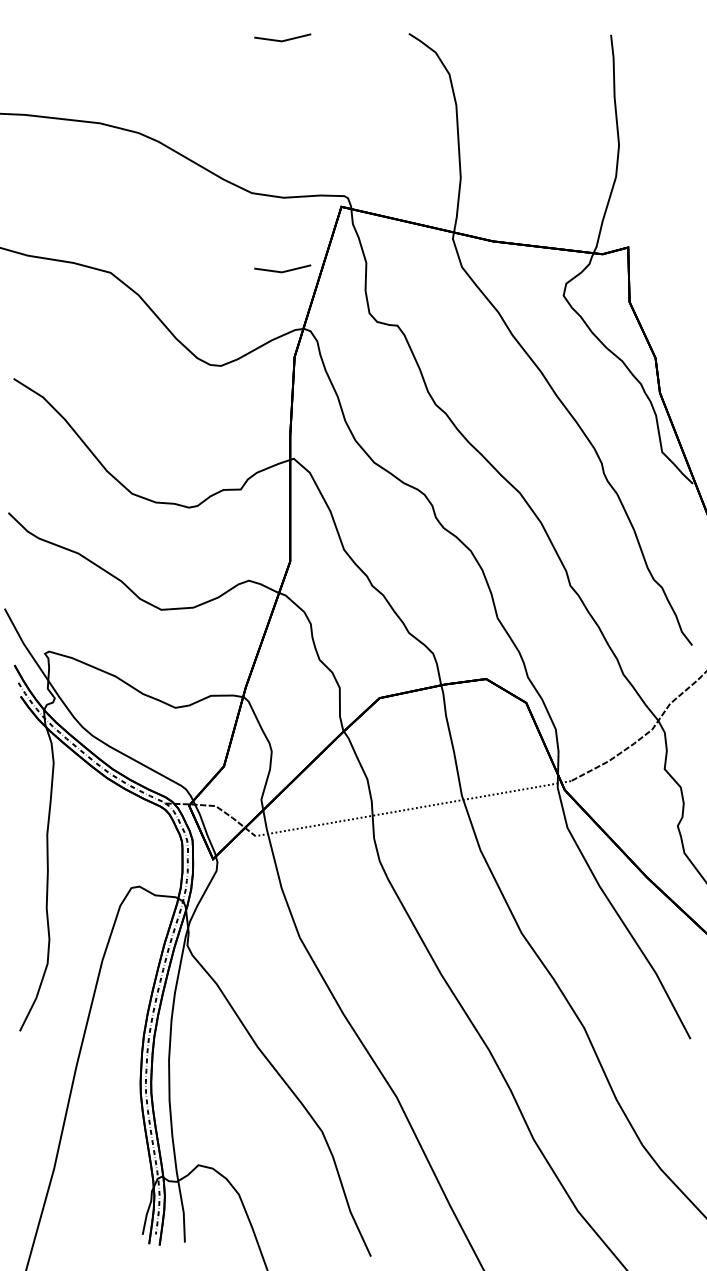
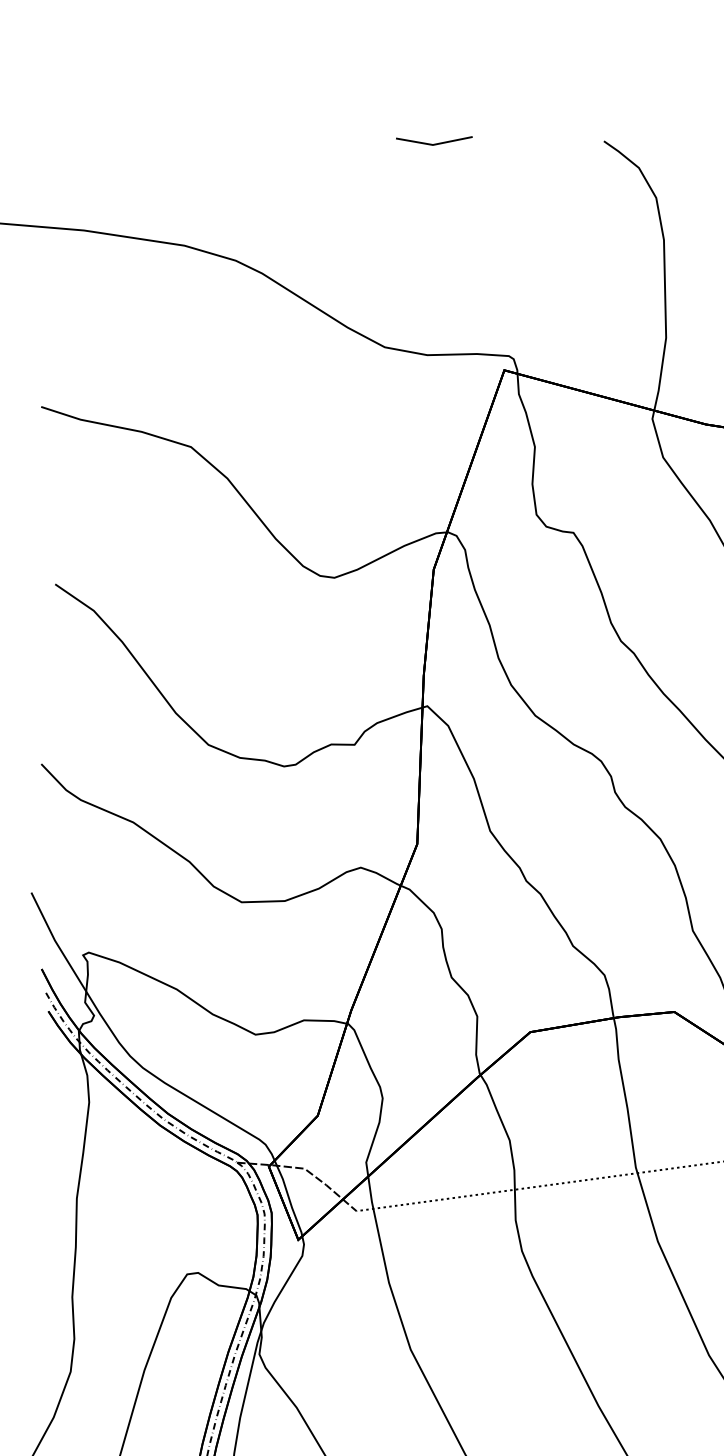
line: (284, 270) -> (424, 452), removed

